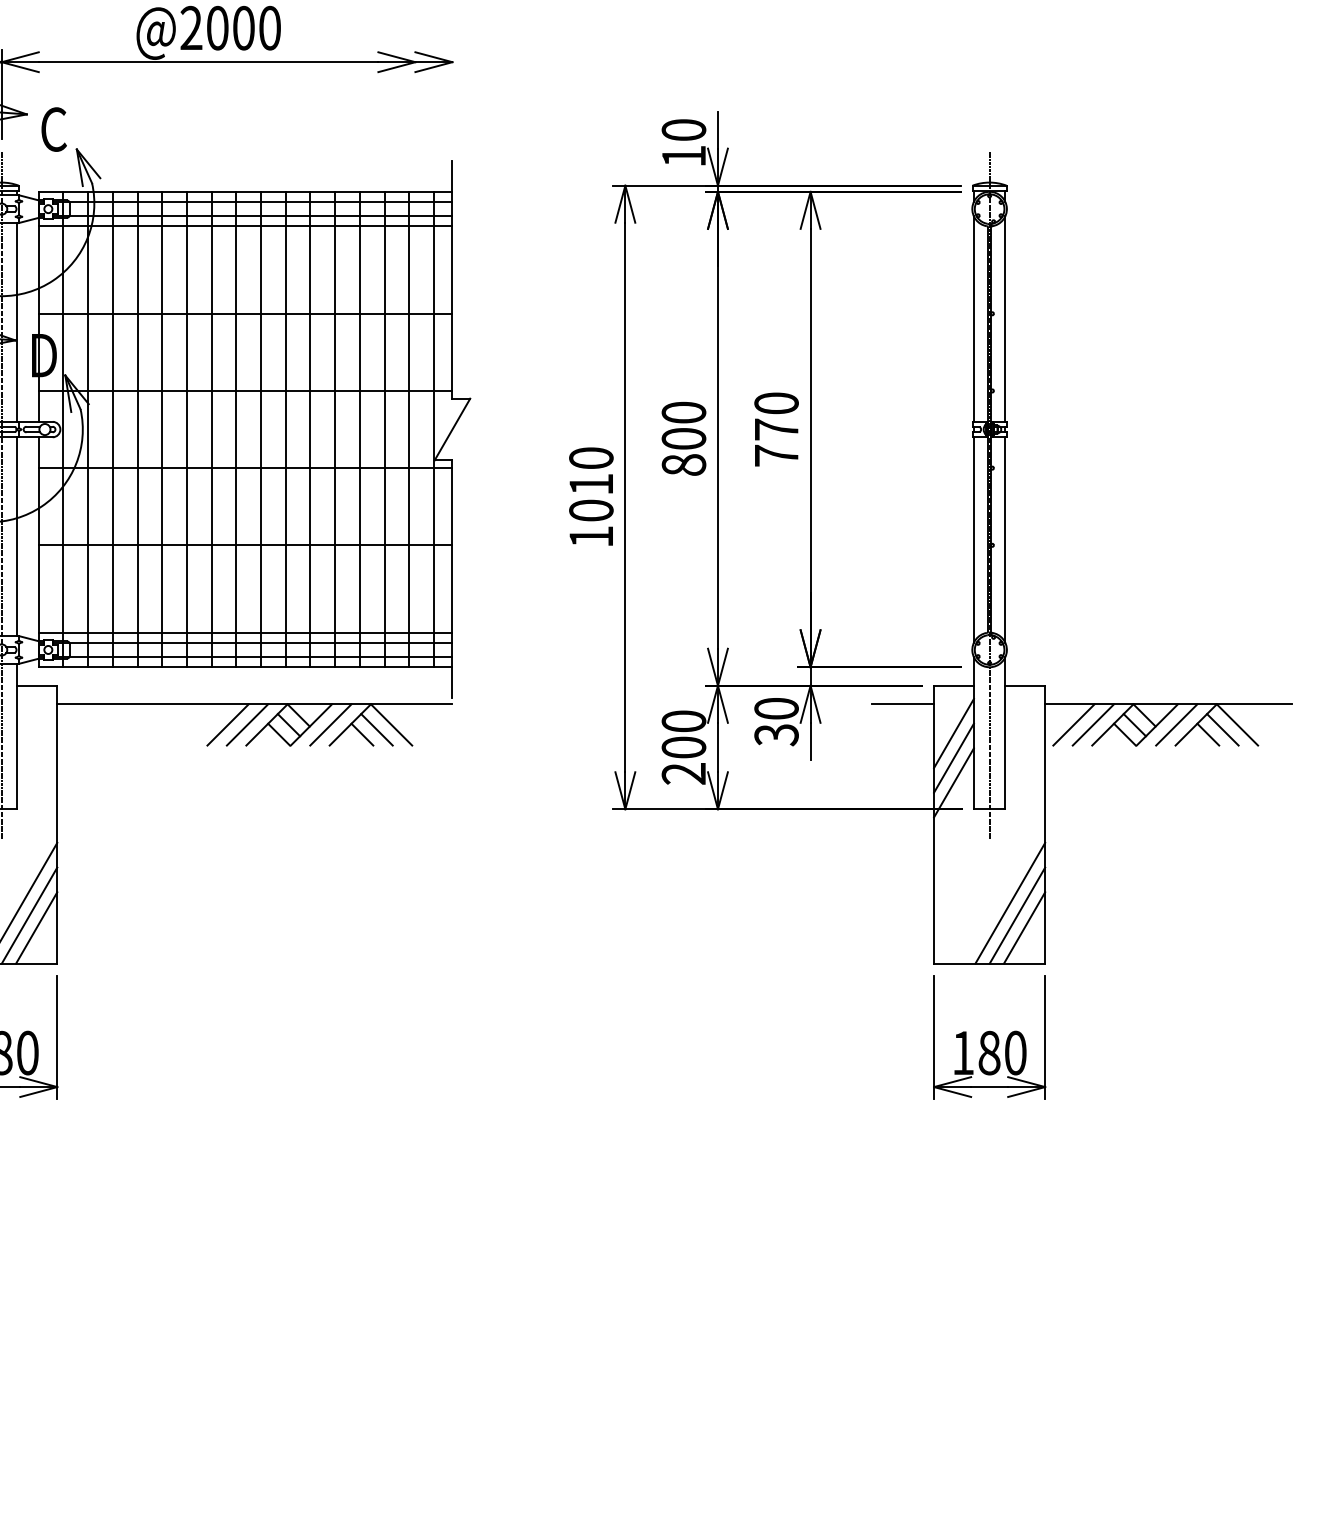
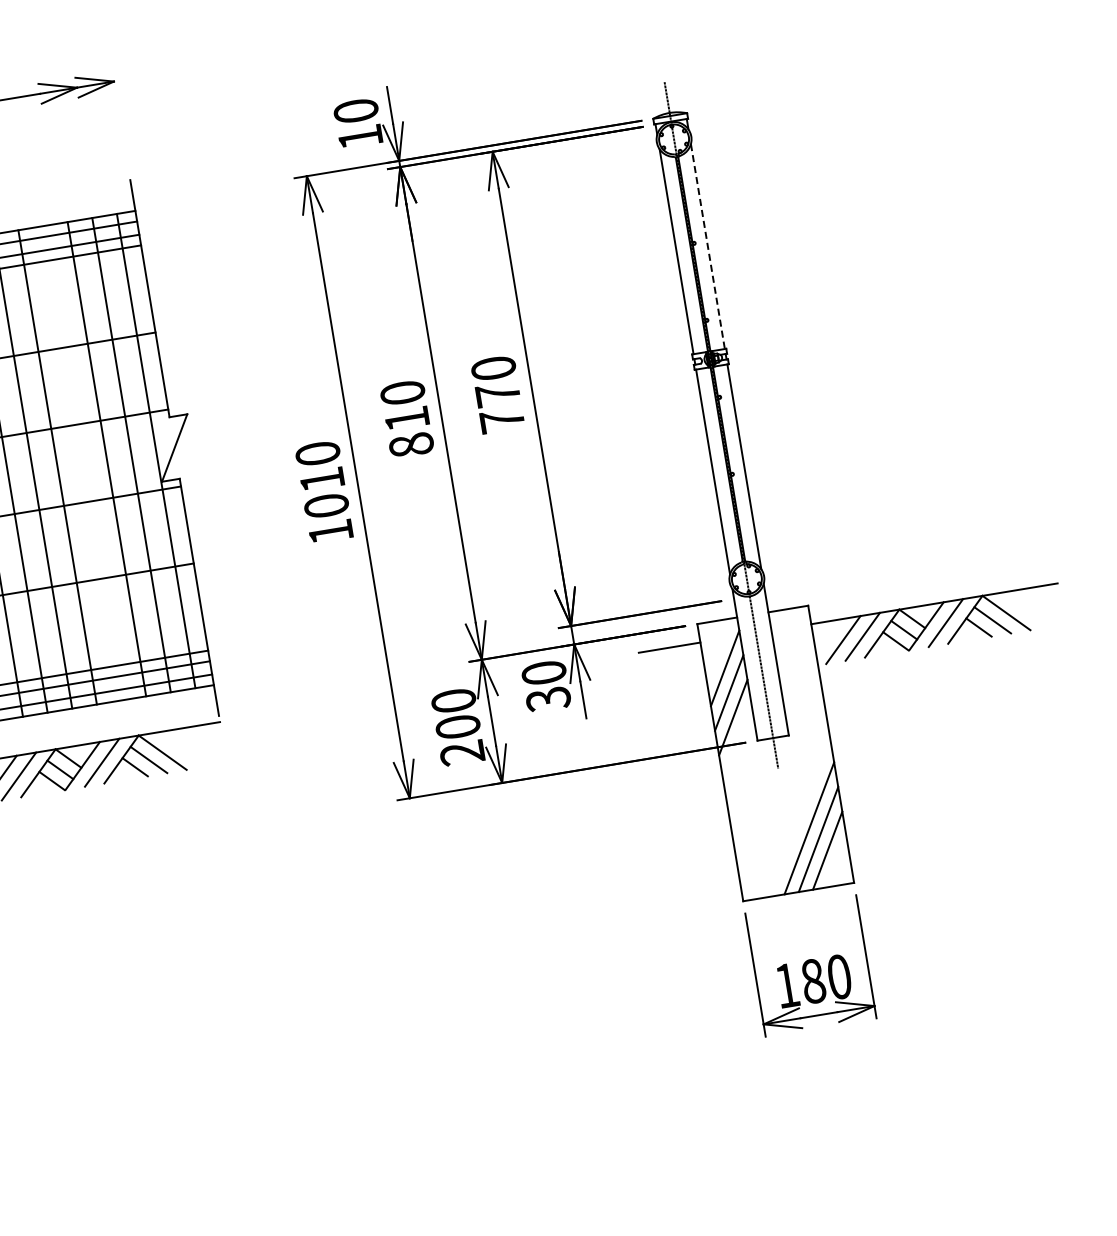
line: (1005, 319) -> (708, 246), solid -> dashed
line: (359, 429) -> (81, 463), removed
text: (683, 438) -> (406, 418), 800 -> 810

